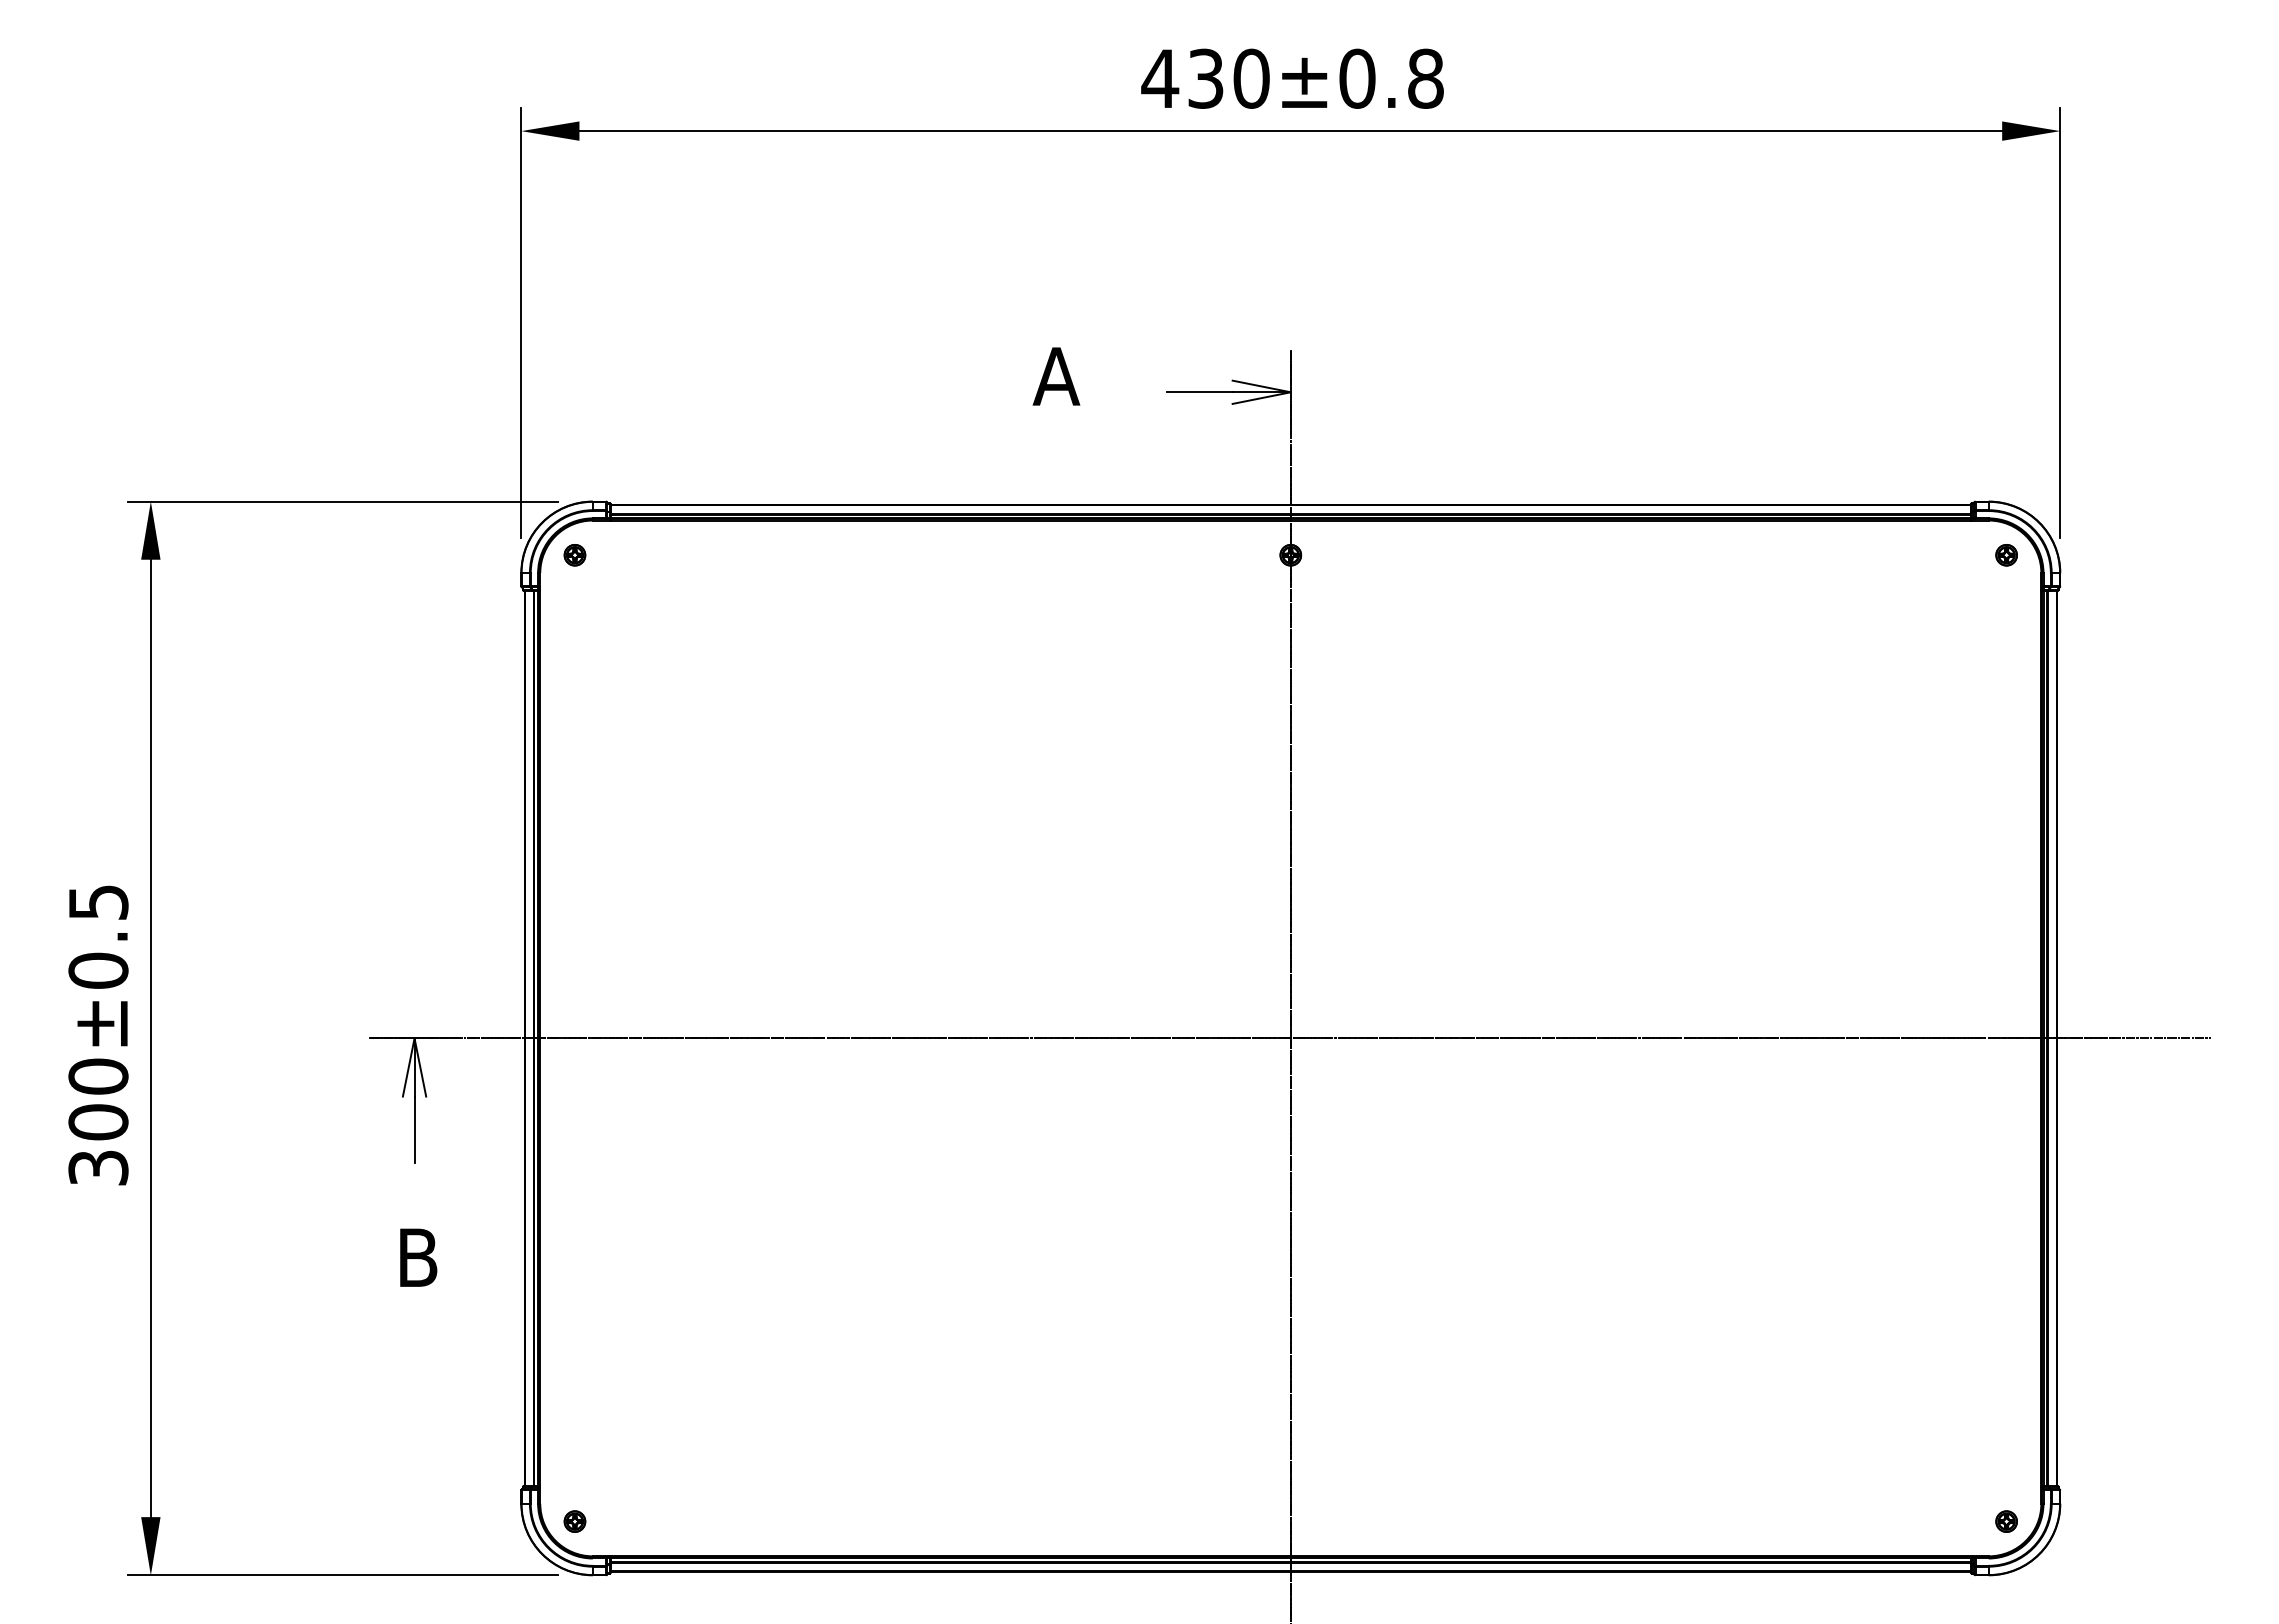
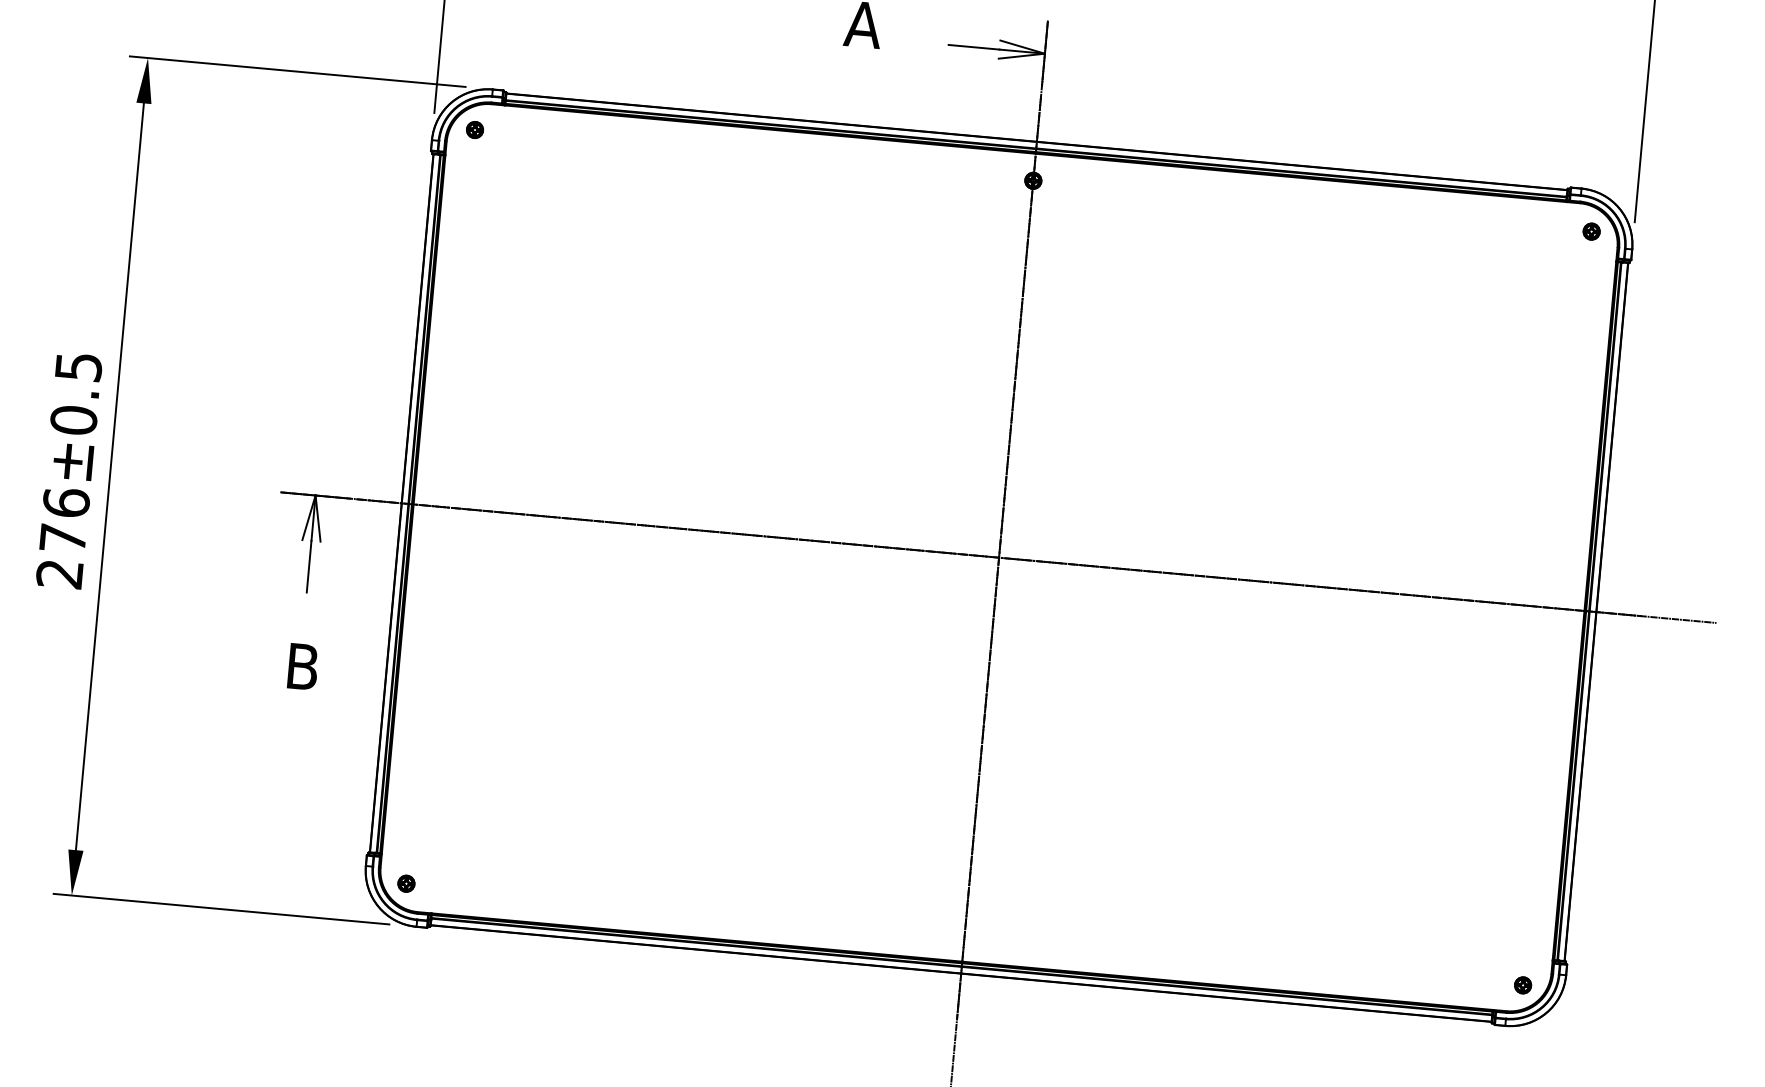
text: (98, 1121) -> (63, 537), 300±0.5 -> 276±0.5

